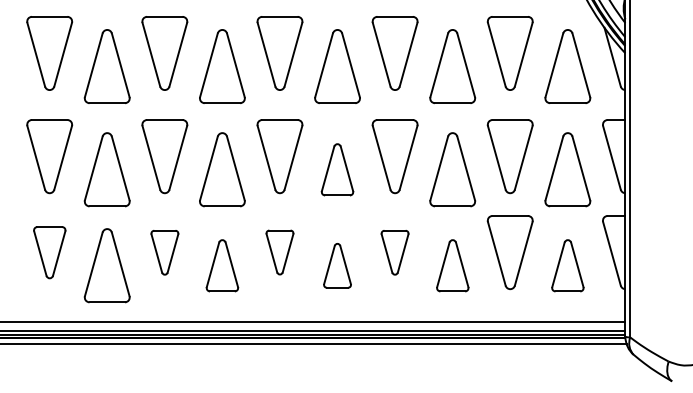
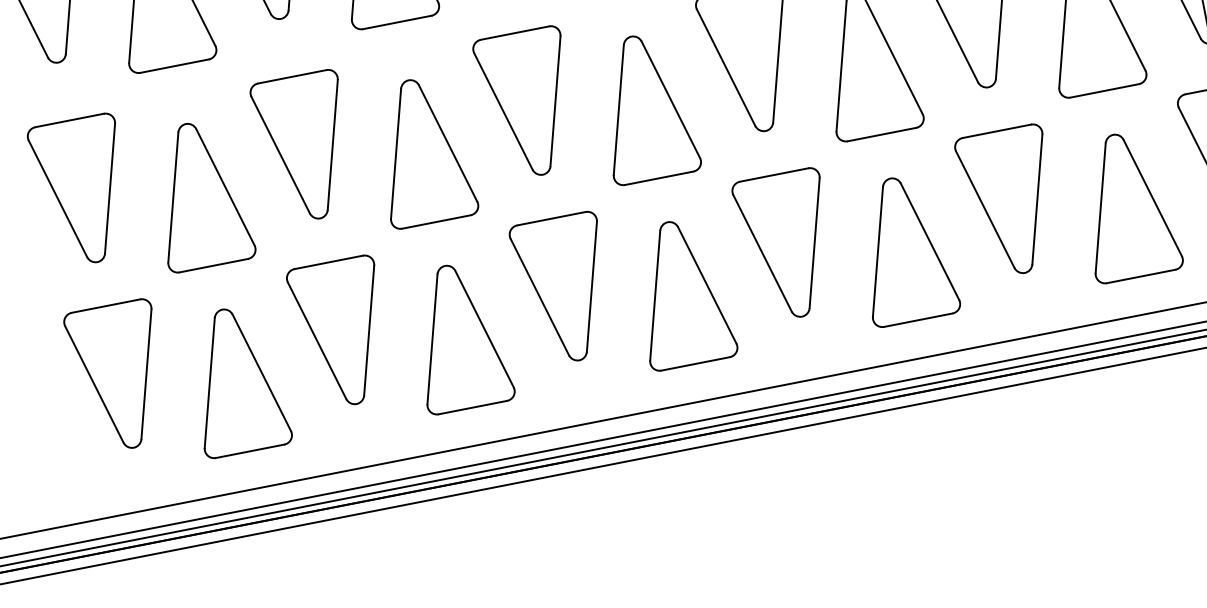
part: (337, 169) -> (645, 107), size x1.43
part: (49, 252) -> (119, 376), size x1.43
part: (164, 252) -> (341, 333), size x1.67
part: (279, 252) -> (564, 289), size x1.67
part: (394, 252) -> (786, 245), size x1.67
part: (222, 265) -> (459, 336), size x1.43
part: (337, 265) -> (681, 292), size x1.67
part: (452, 265) -> (904, 249), size x1.43
part: (567, 265) -> (1126, 205), size x1.43

